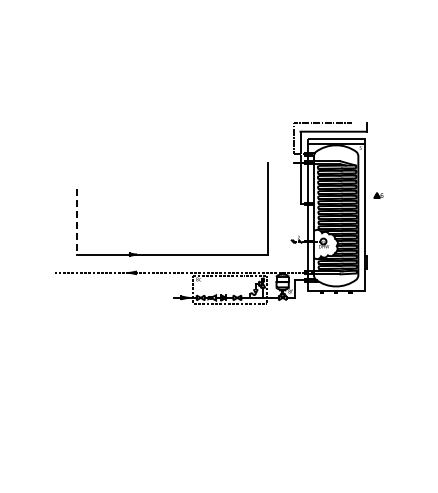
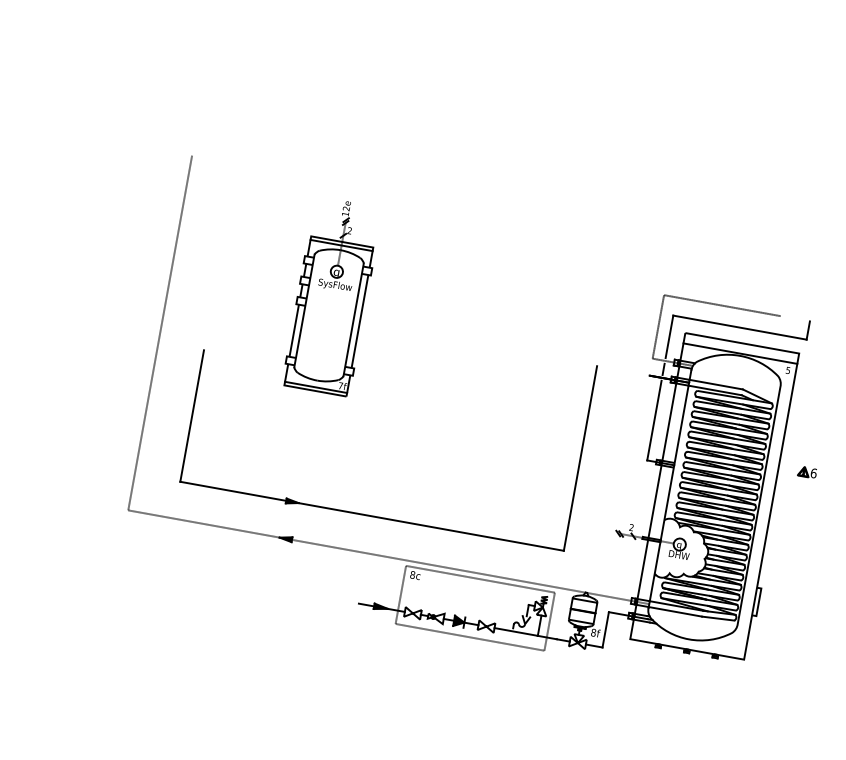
part: (134, 151) -> (332, 295), added
line: (54, 184) -> (160, 332), added
line: (77, 221) -> (192, 415), dashed -> solid

